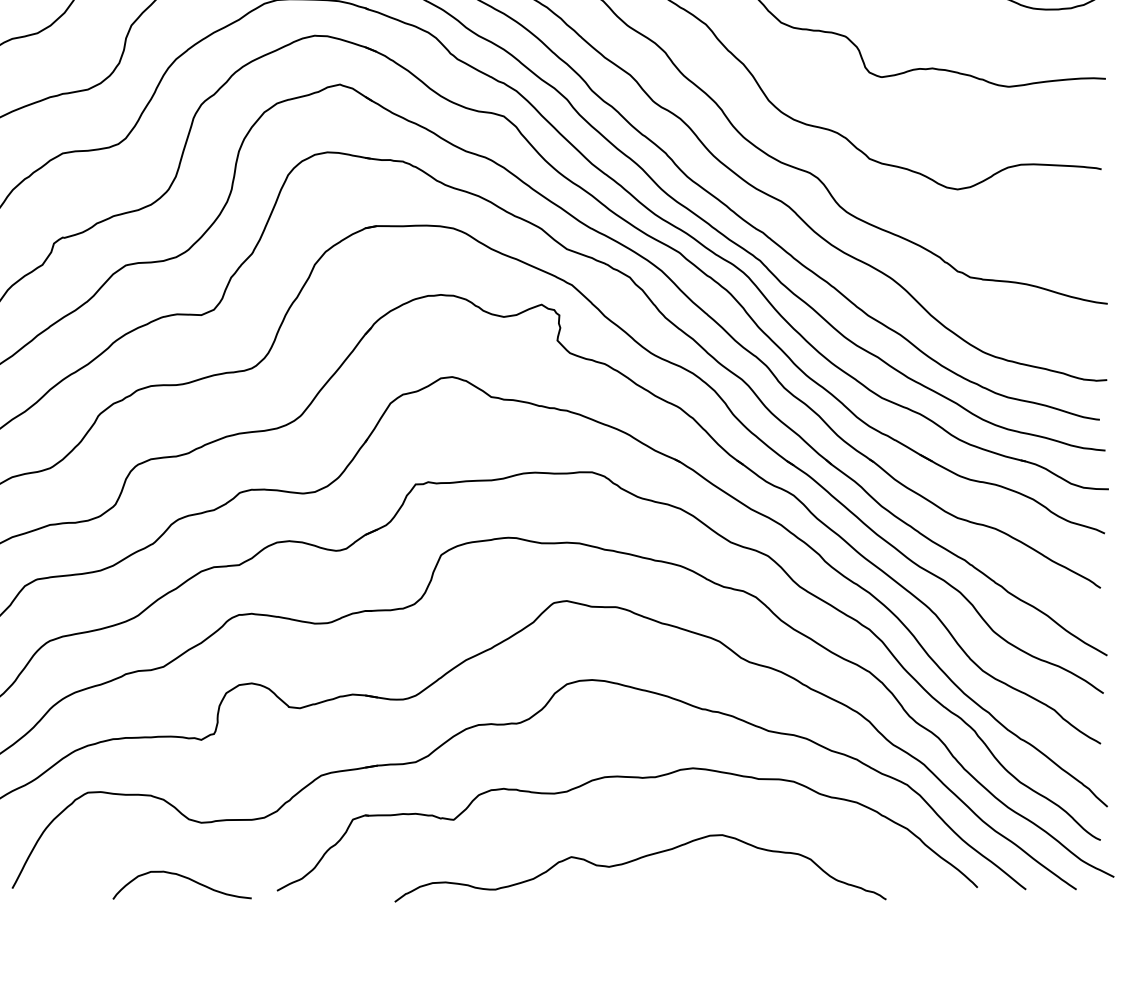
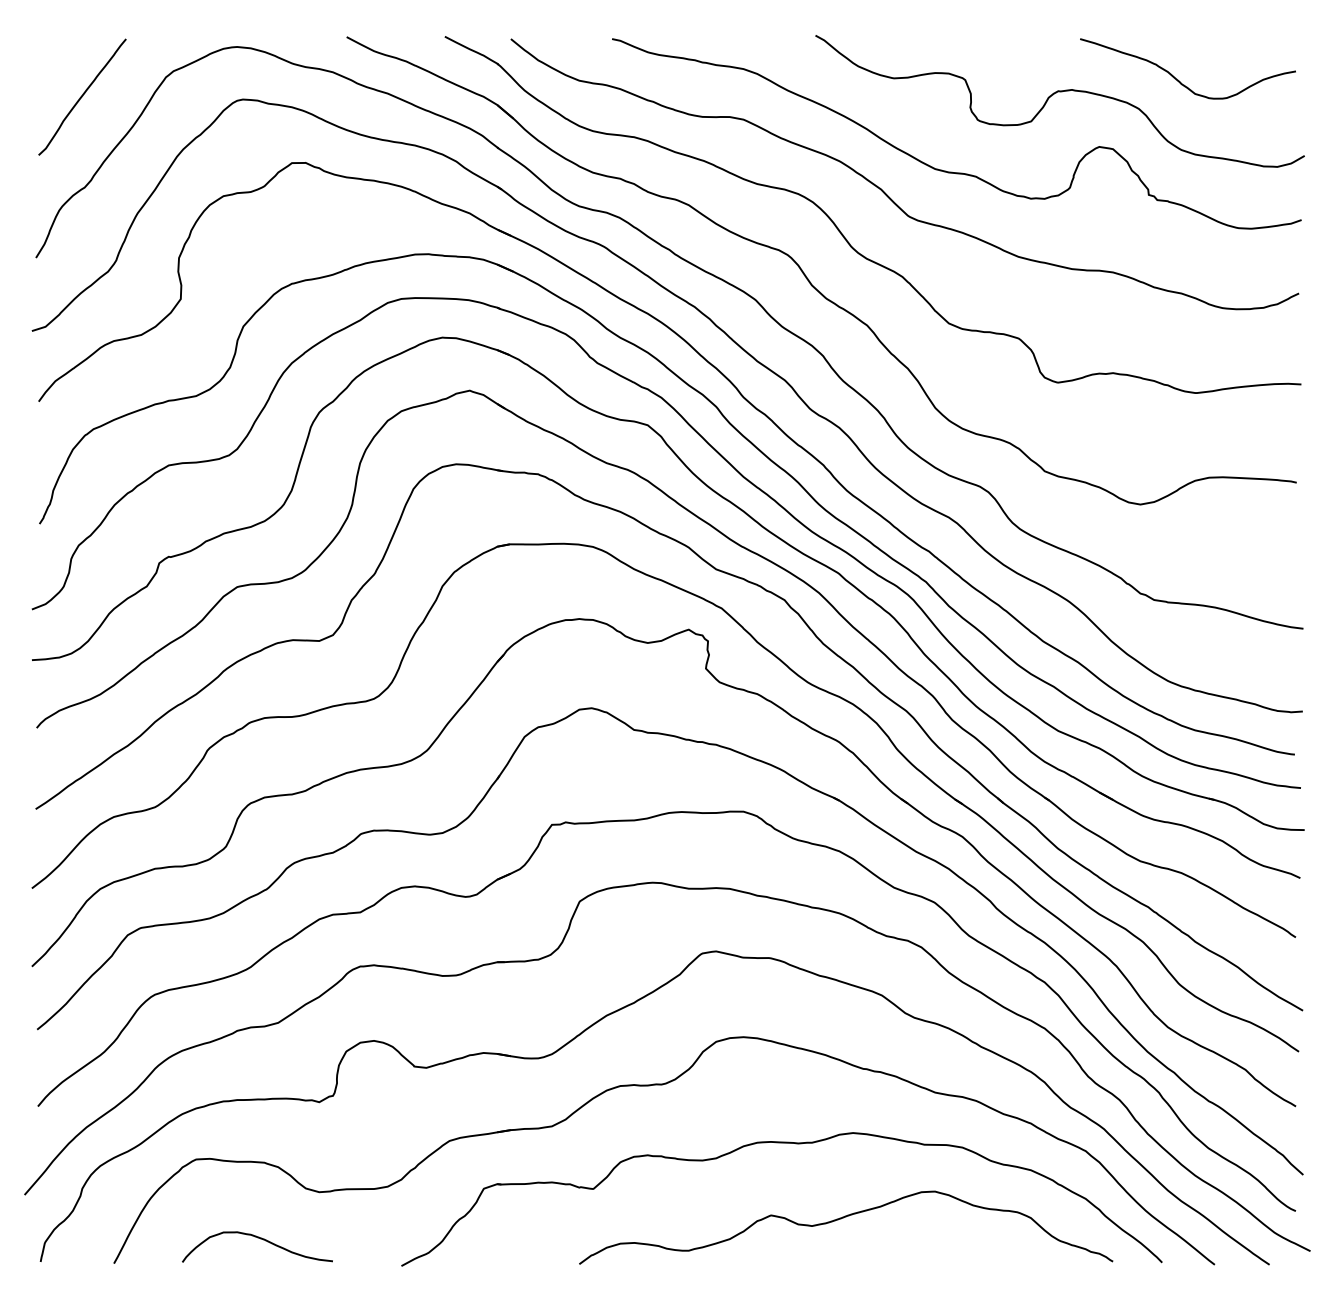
curve: (636, 860) -> (841, 1219), moved
curve: (184, 878) -> (260, 1239), moved

